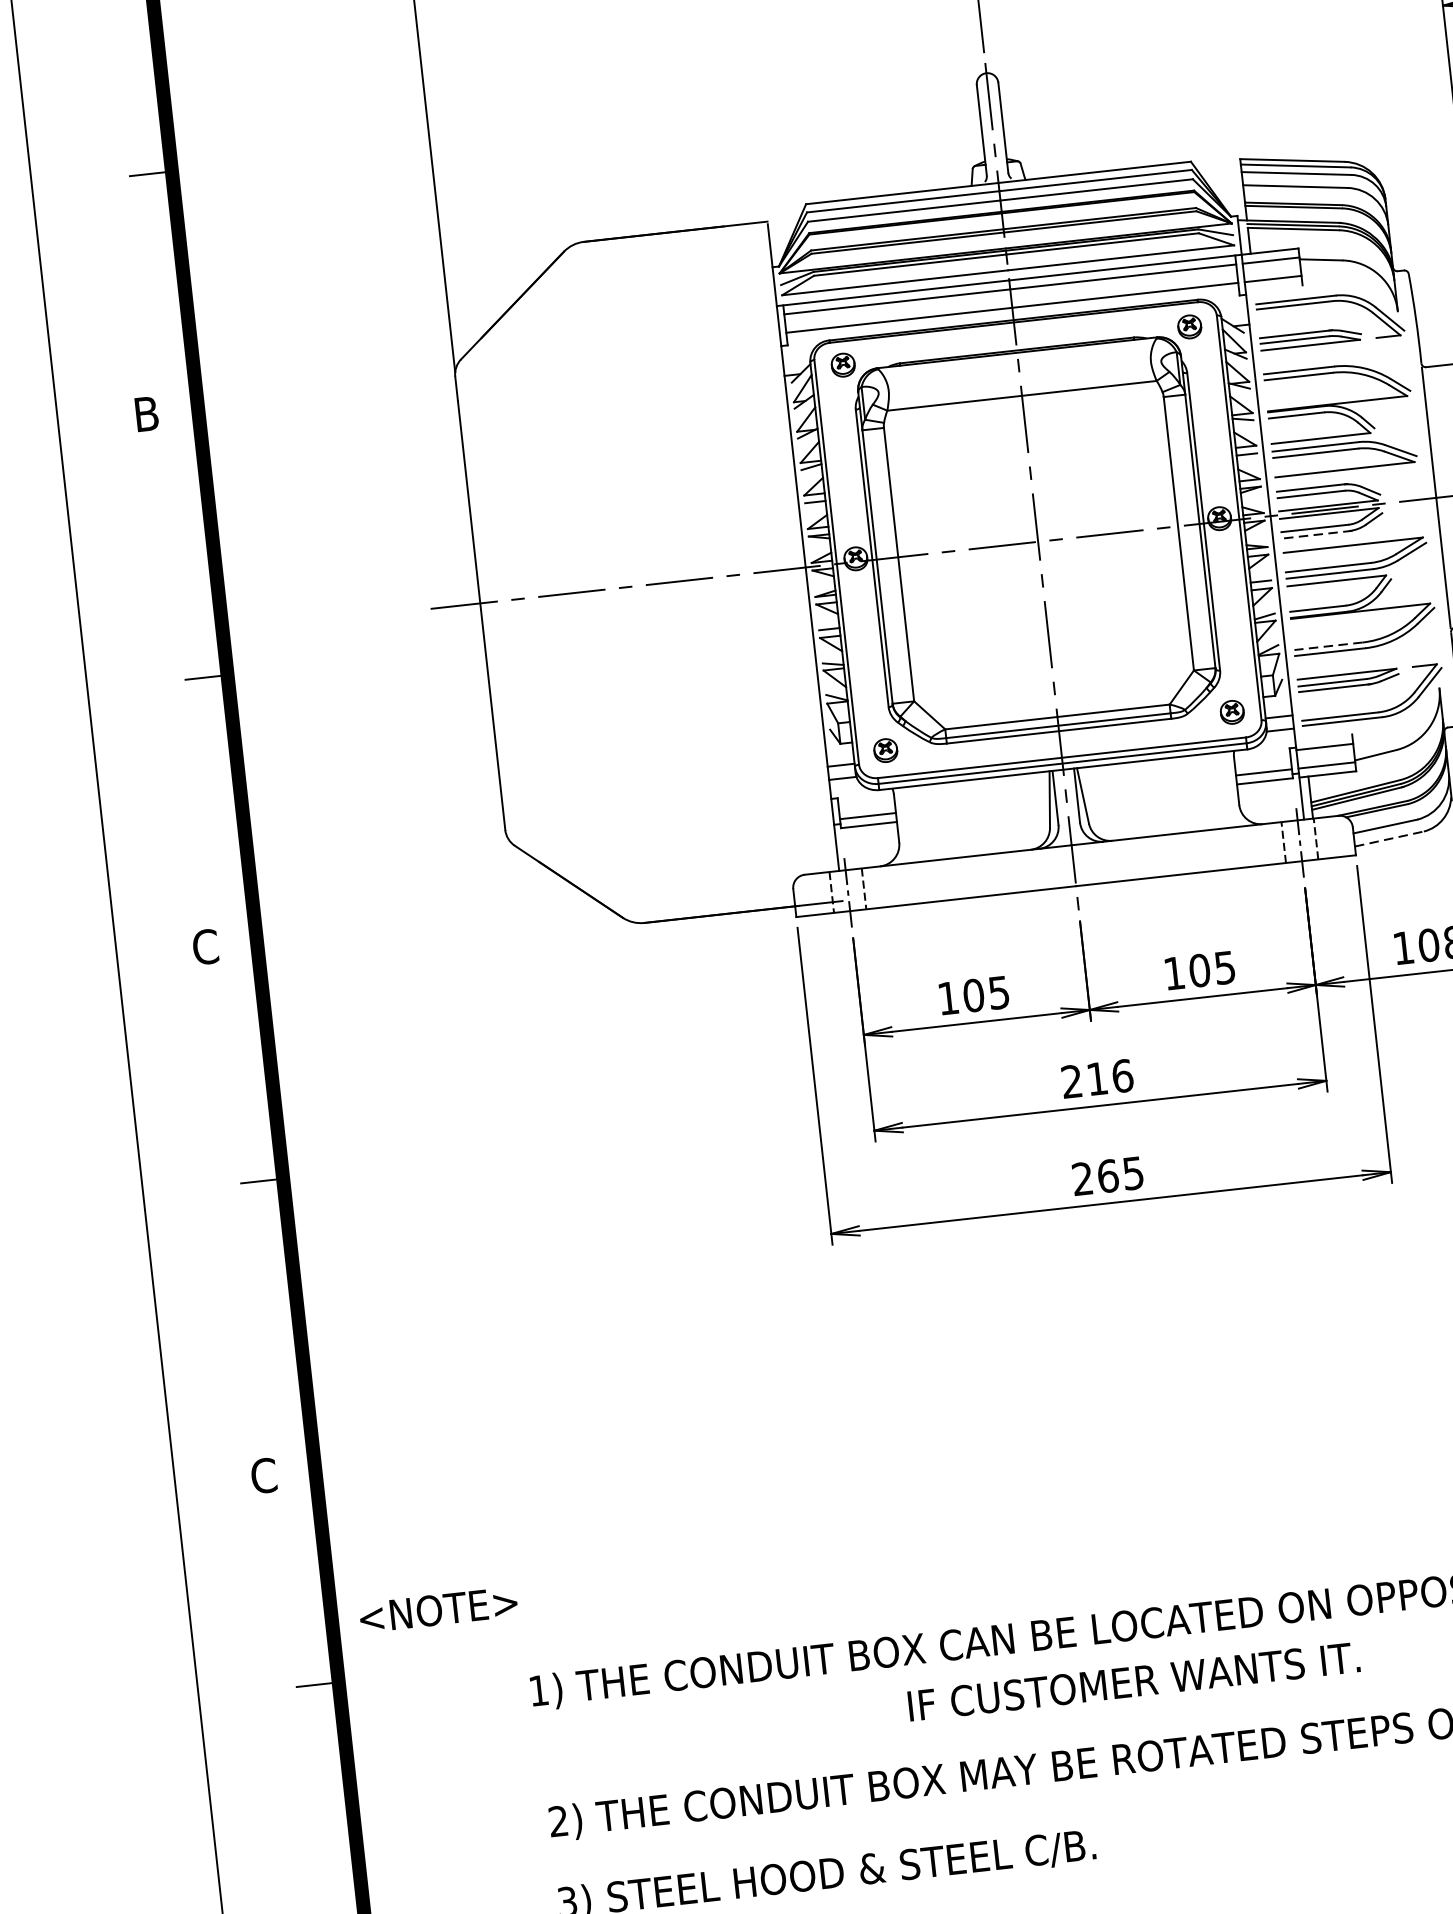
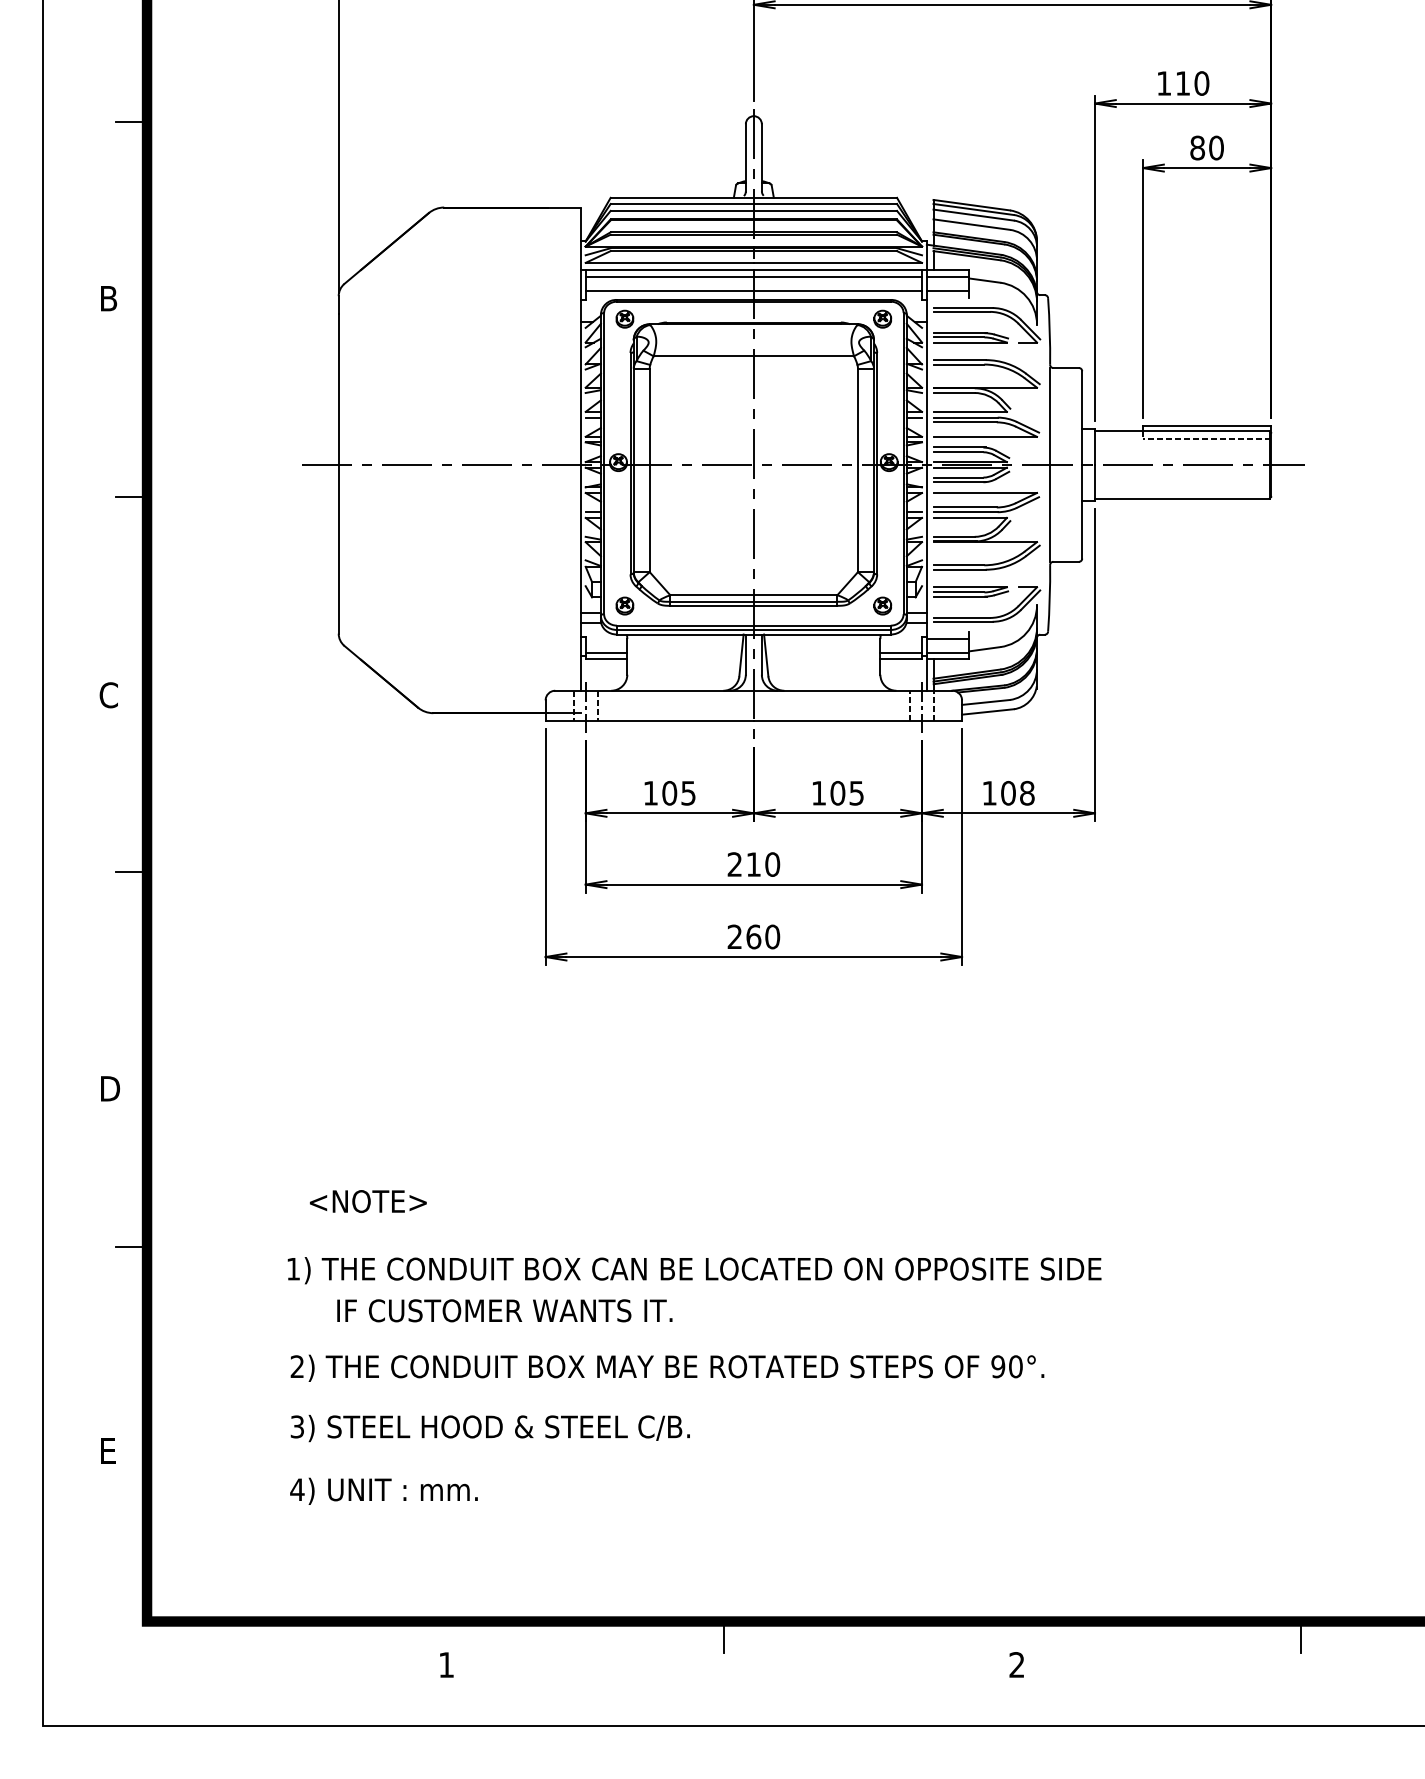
line: (1317, 534) -> (959, 482), dashed -> solid
line: (1328, 646) -> (958, 565), dashed -> solid
line: (1390, 838) -> (988, 711), dashed -> solid
text: (1122, 1075) -> (772, 864), 216 -> 210
text: (1133, 1172) -> (772, 936), 265 -> 260
text: (264, 1475) -> (109, 1088), C -> D
text: (438, 1609) -> (368, 1201), moved
text: (1133, 1681) -> (504, 1310), moved

